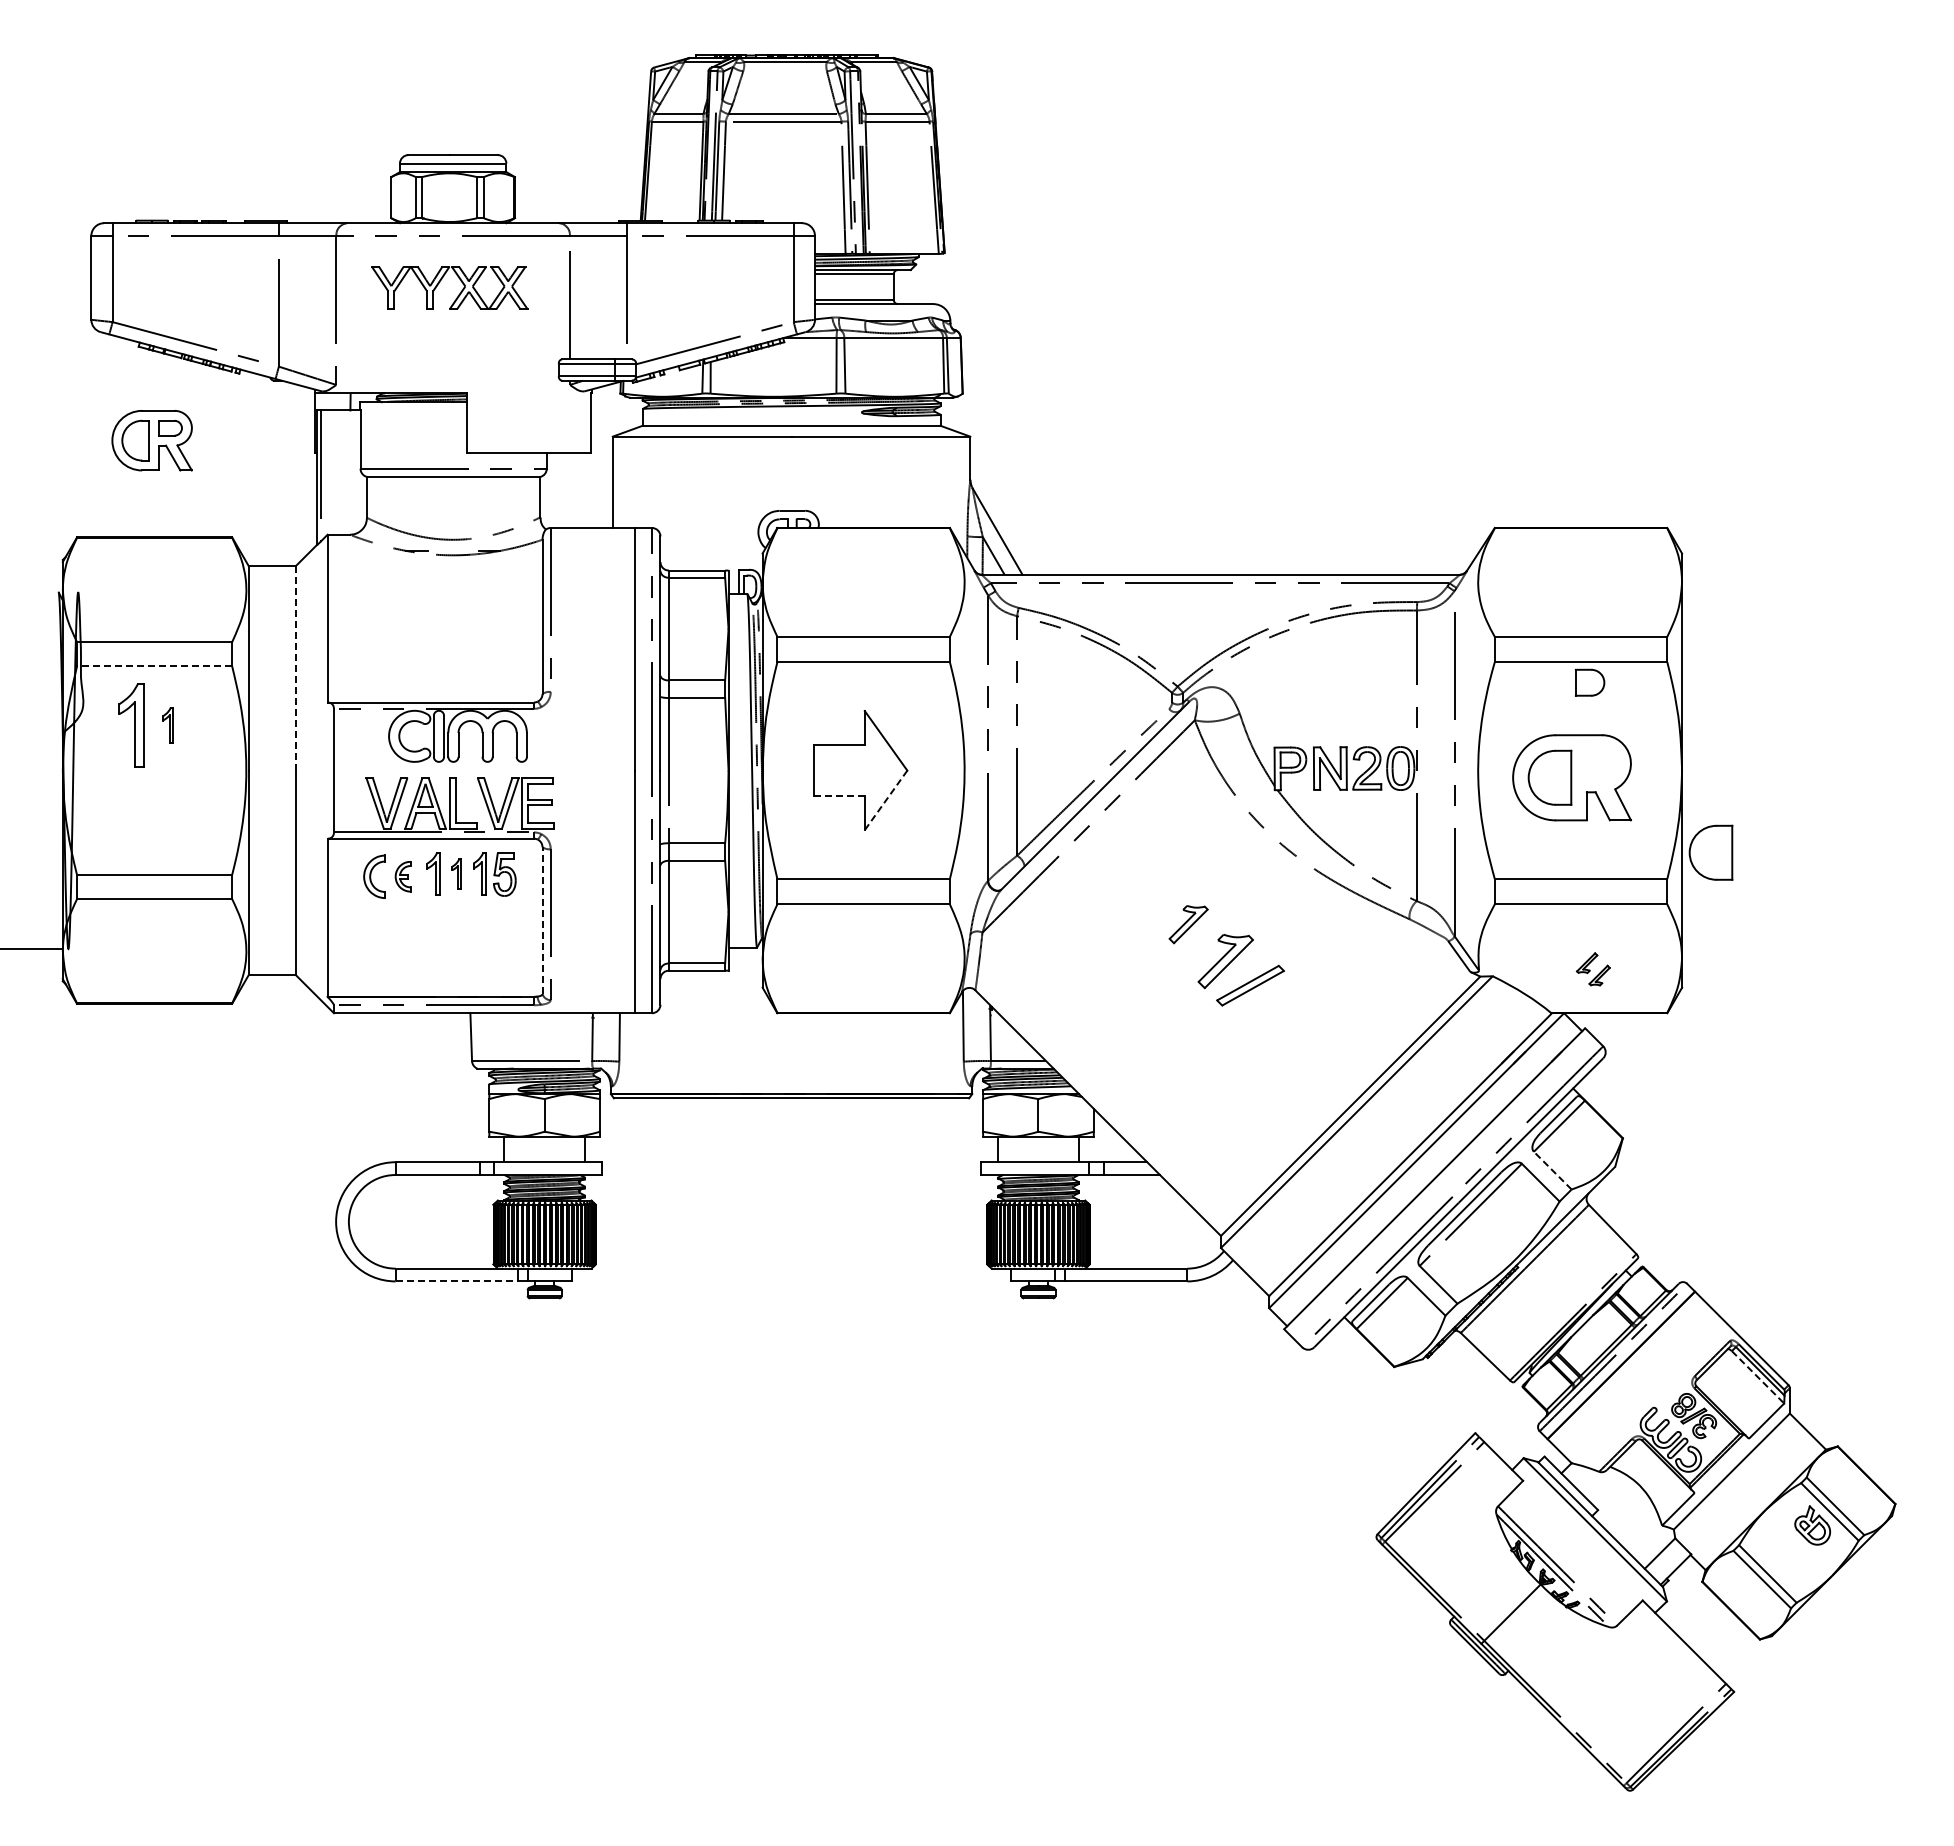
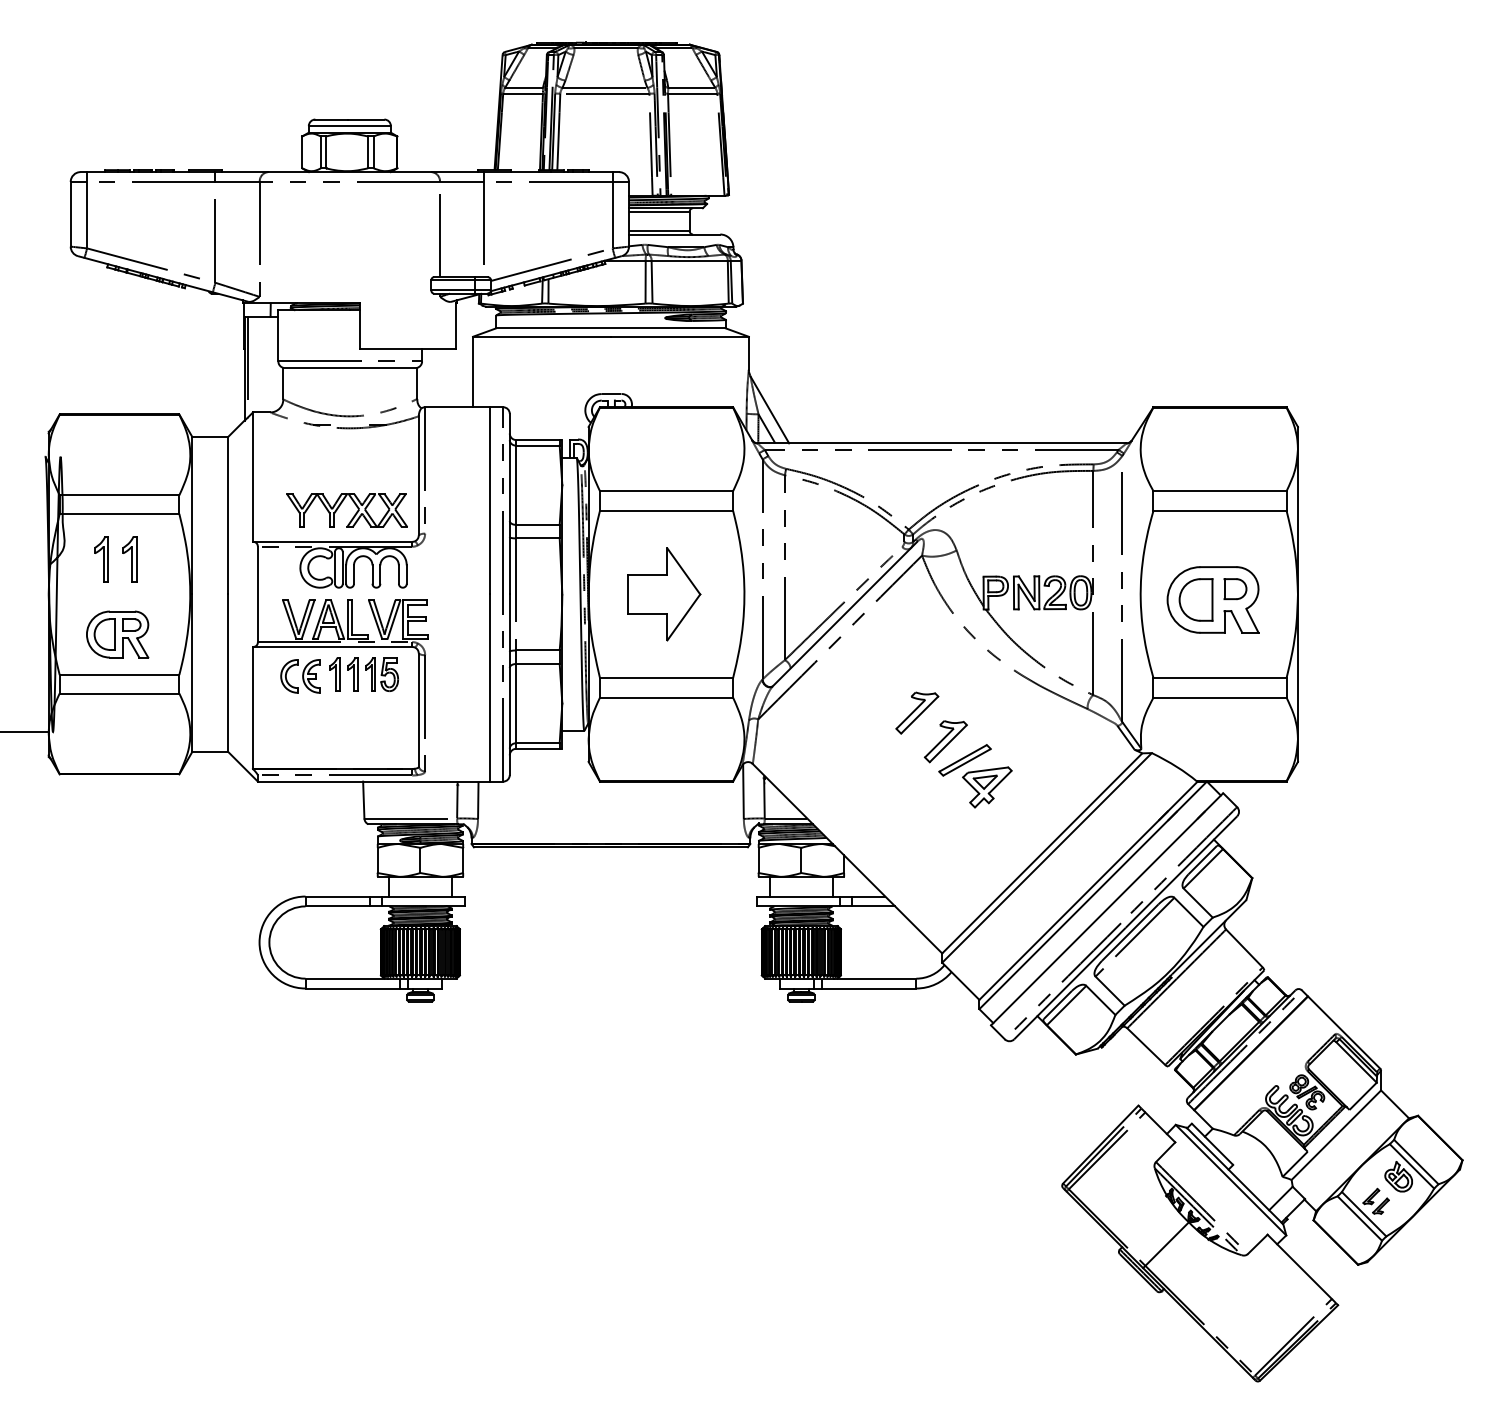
part: (440, 282) -> (340, 506), moved
part: (151, 440) -> (117, 634), moved
line: (154, 666) -> (119, 514), dashed -> solid
line: (295, 667) -> (228, 514), dashed -> solid
part: (1590, 682) -> (1235, 588), moved
part: (131, 725) -> (101, 559), size x0.71
part: (167, 725) -> (129, 559), size x1.67
line: (839, 796) -> (647, 614), dashed -> solid
line: (886, 800) -> (684, 617), dashed -> solid
part: (1710, 852) -> (1319, 657), removed
part: (456, 873) -> (352, 673), size x1.43
part: (402, 876) -> (310, 676), size x1.43
line: (542, 920) -> (418, 710), dashed -> solid
part: (1188, 924) -> (917, 713), size x1.43
part: (1592, 969) -> (1375, 1201), moved
part: (1279, 1020) -> (987, 787), added
line: (1552, 1170) -> (1197, 902), dashed -> solid
line: (457, 1281) -> (353, 988), dashed -> solid
line: (1758, 1377) -> (1356, 1062), dashed -> solid

